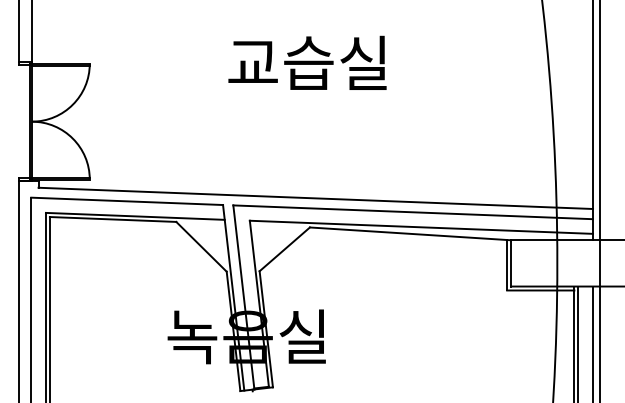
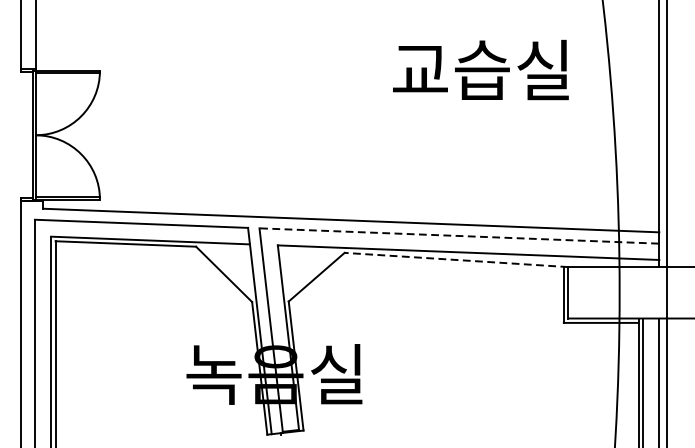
text: (307, 62) -> (480, 69), moved
line: (412, 212) -> (458, 236), solid -> dashed
line: (410, 233) -> (456, 259), solid -> dashed

